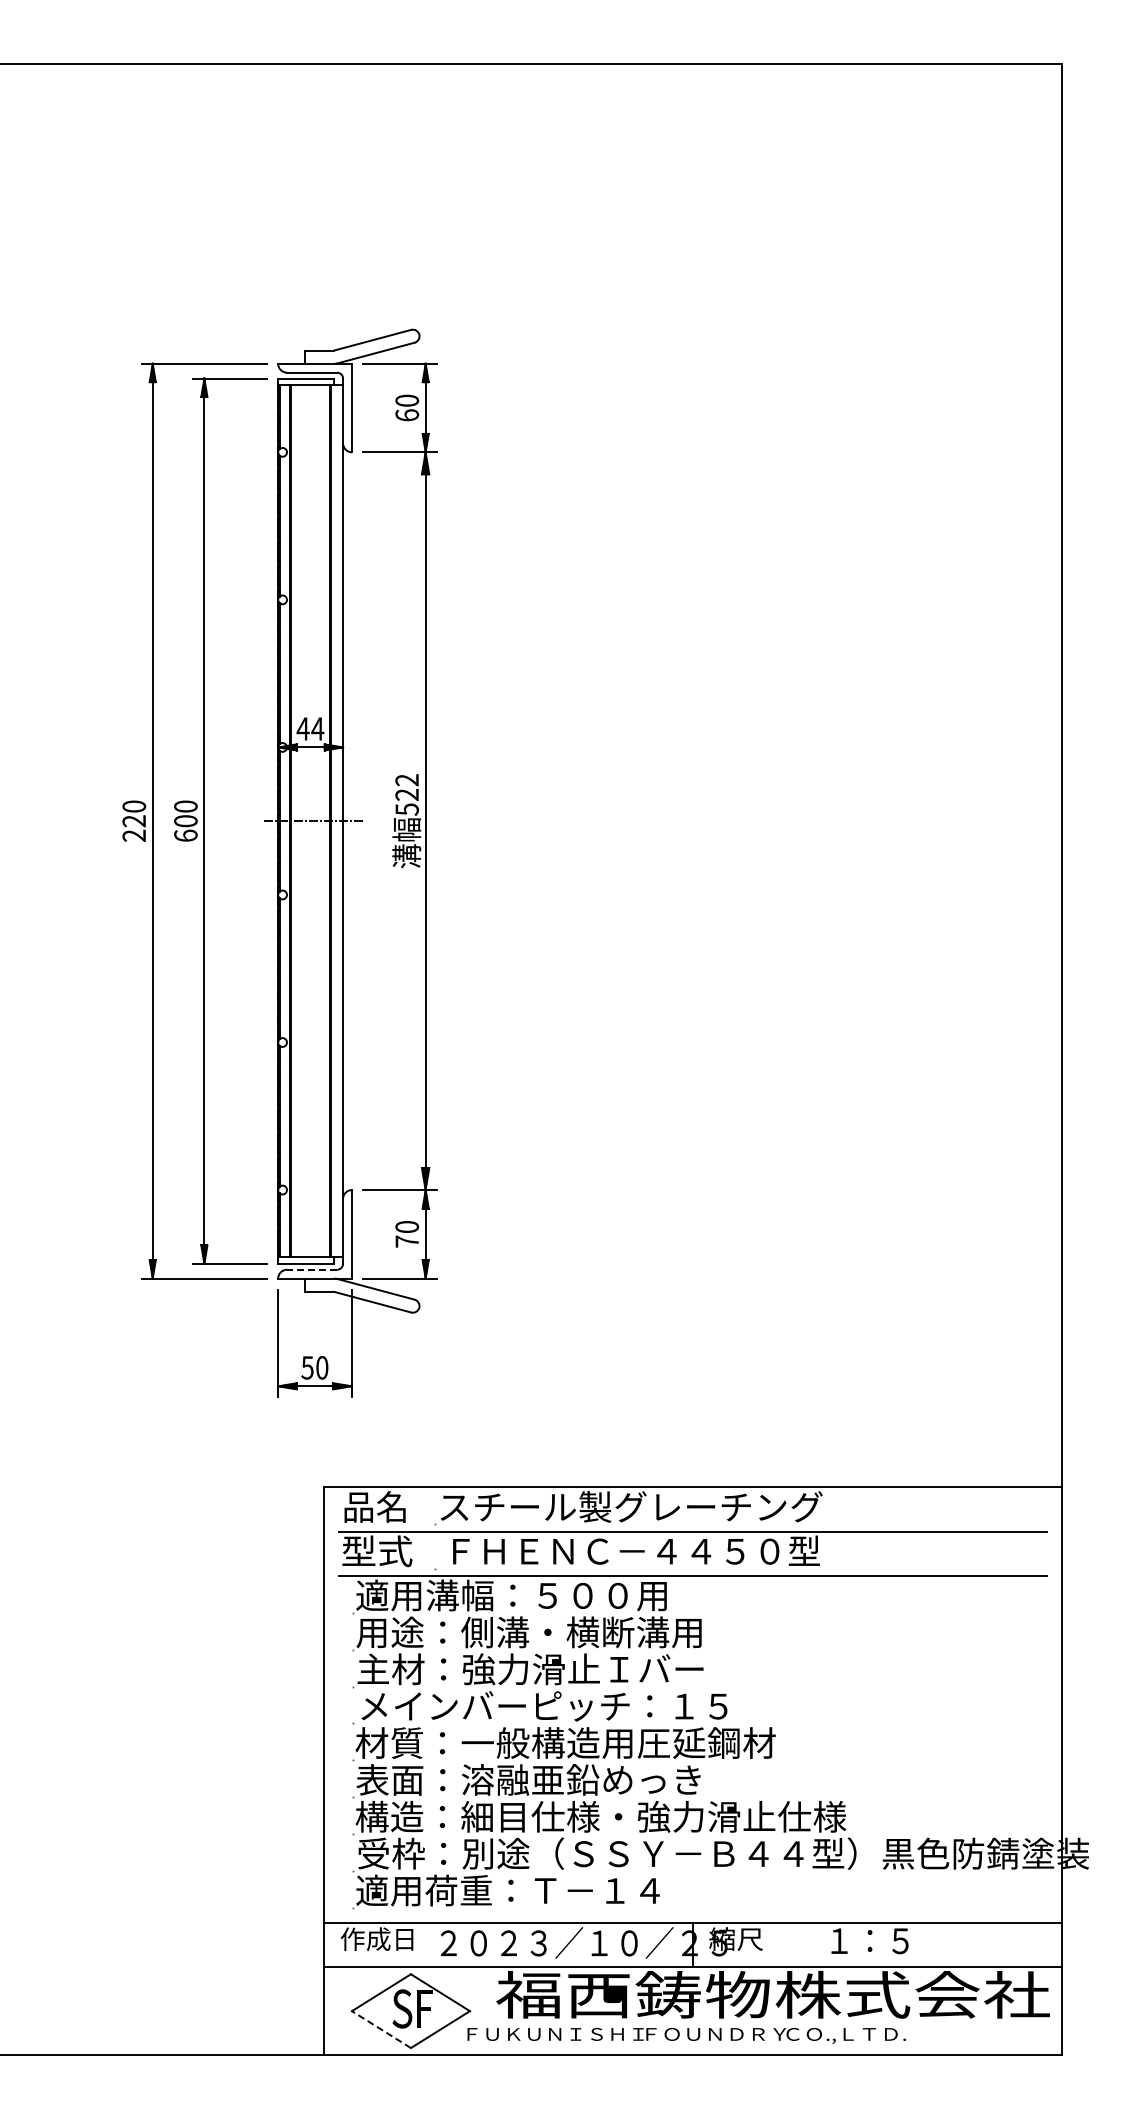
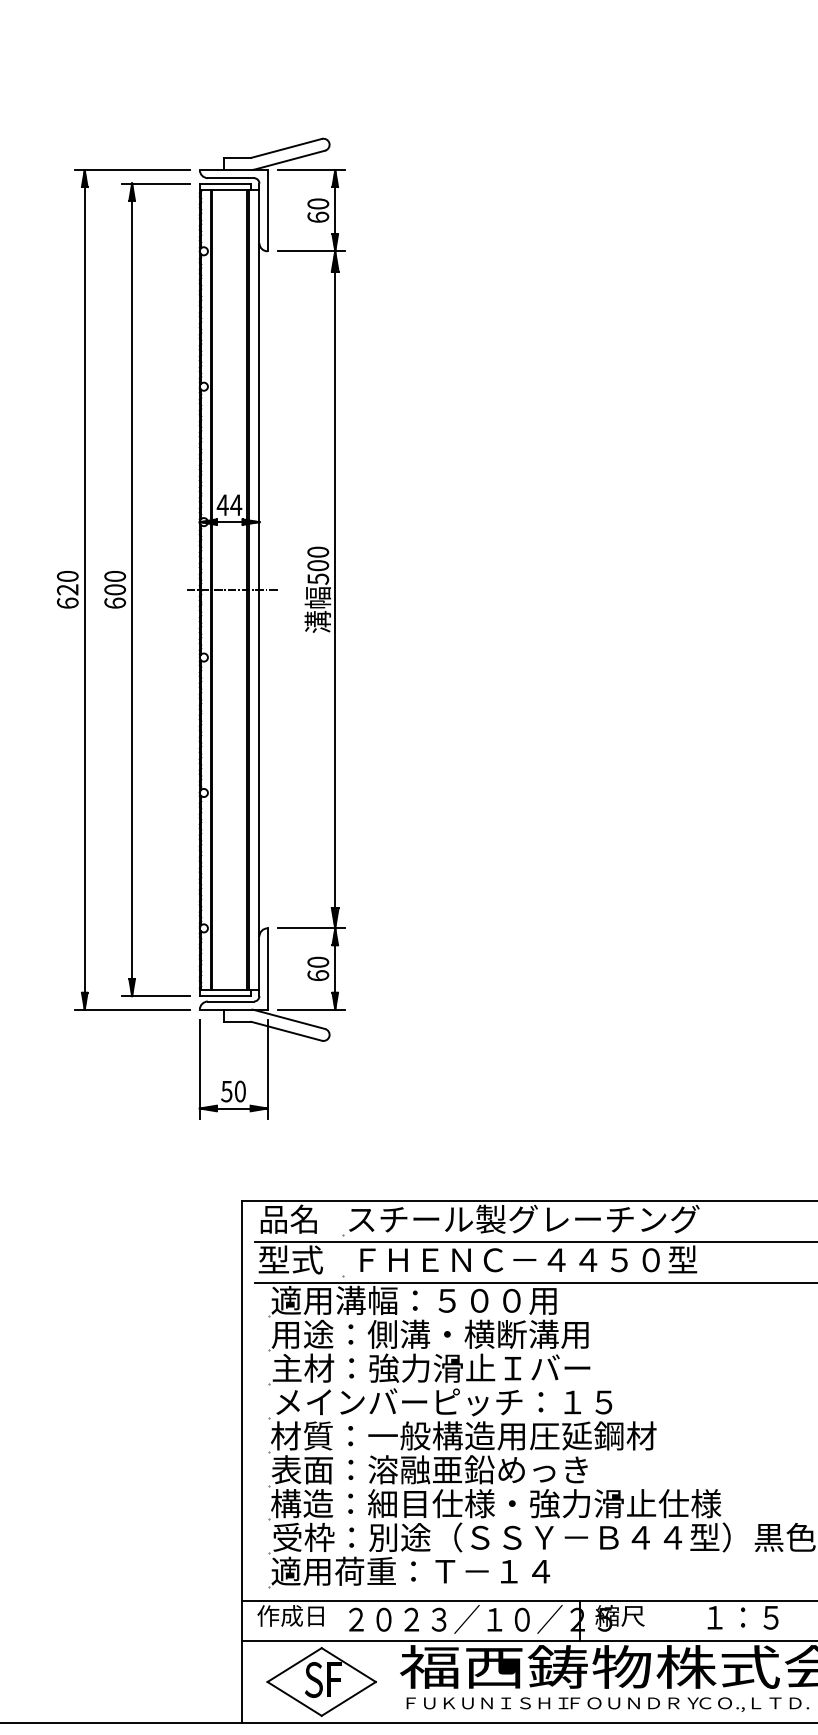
text: (406, 787) -> (317, 558), 522 -> 500
text: (134, 835) -> (68, 602), 220 -> 620
text: (407, 1241) -> (318, 975), 70 -> 60
line: (311, 1269) -> (230, 1001), dashed -> solid
line: (381, 2029) -> (294, 1698), dashed -> solid
text: (686, 2035) -> (607, 1704), moved

